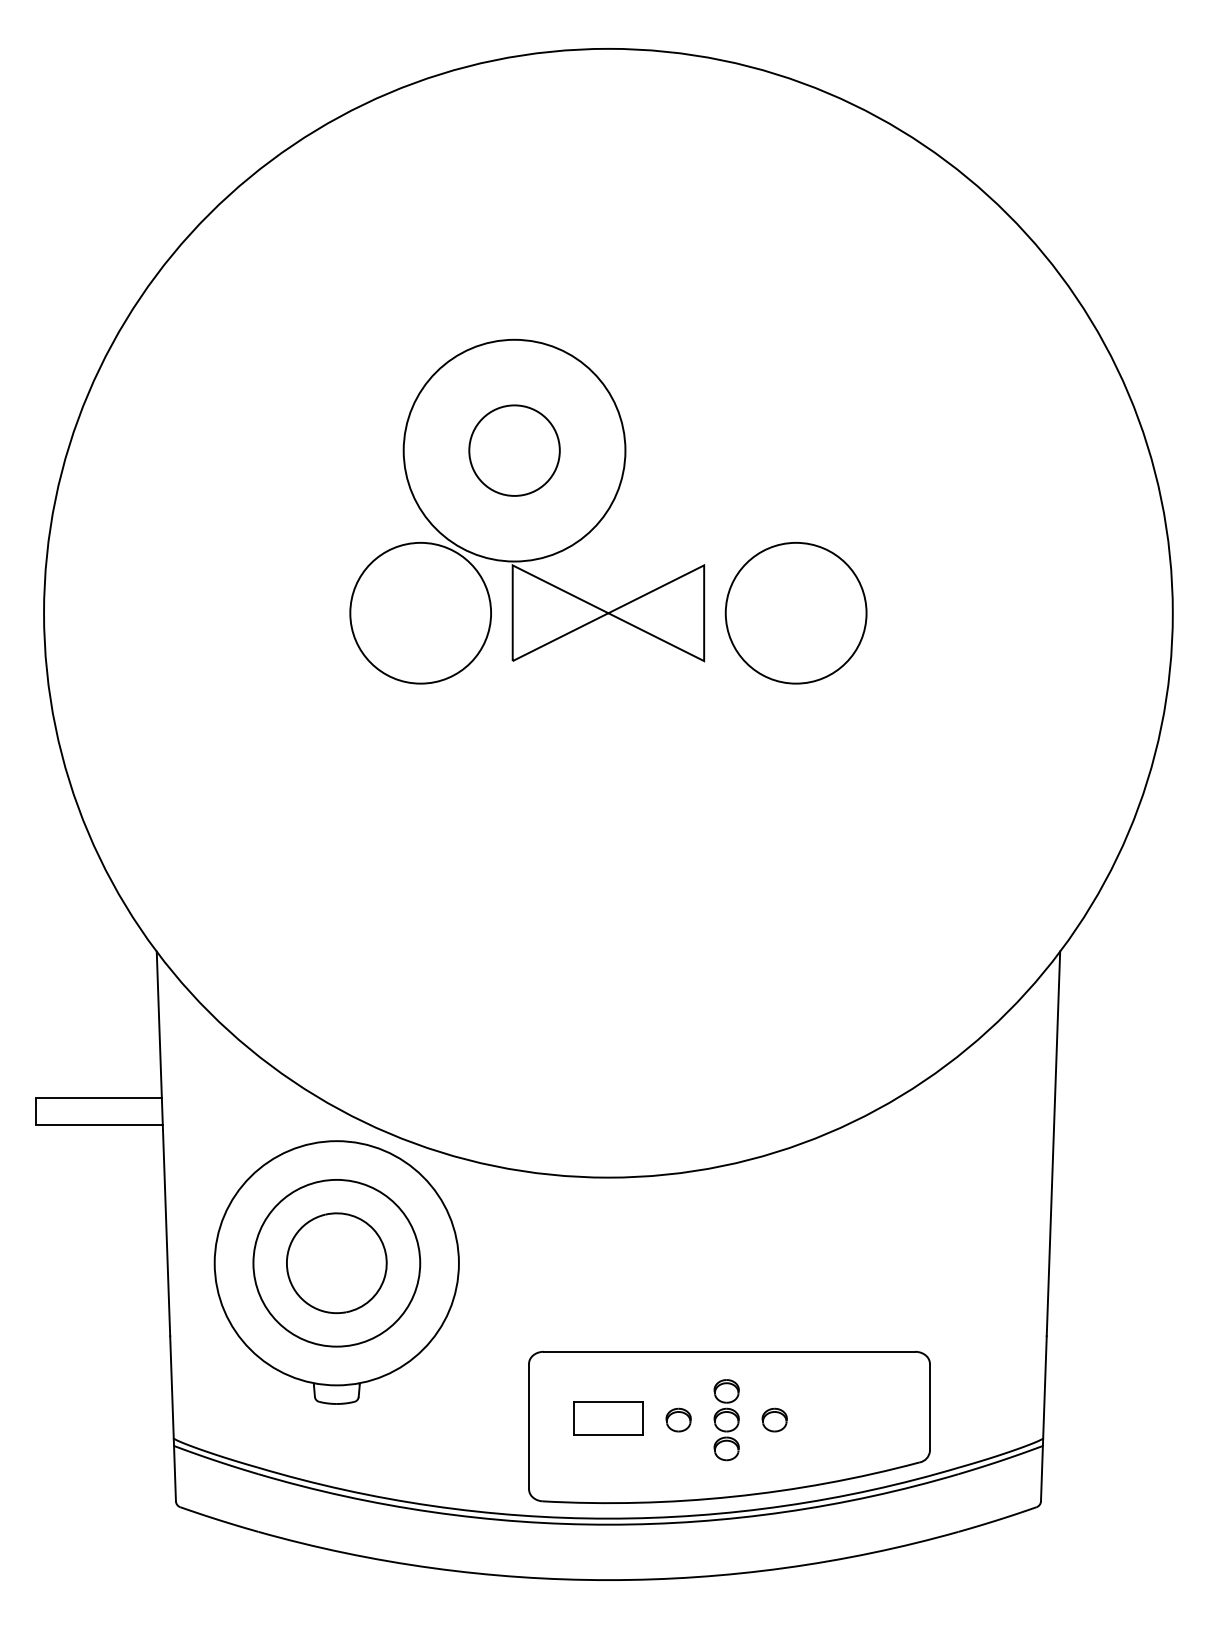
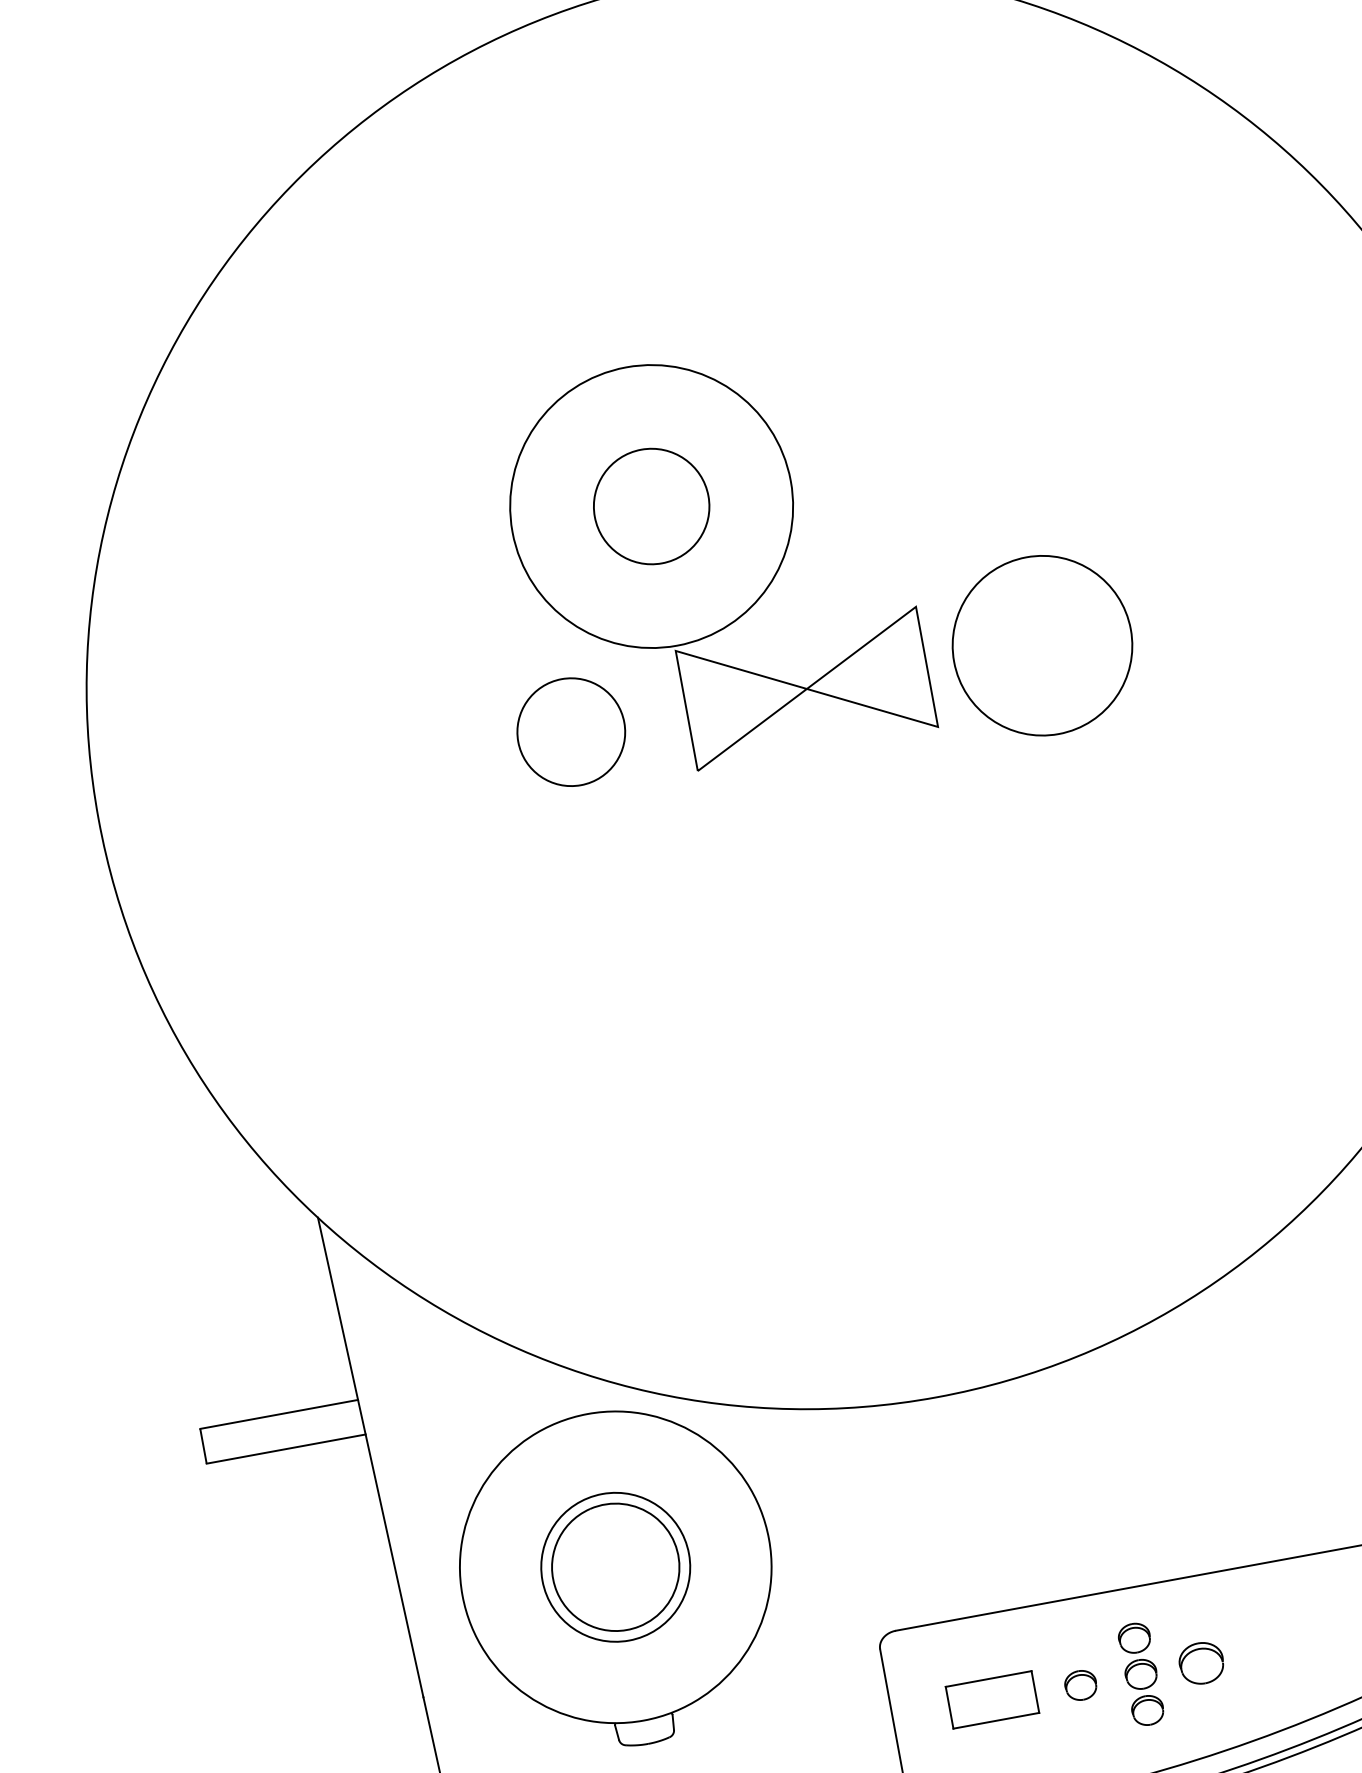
circle: (420, 612) -> (570, 731), size x0.6
circle: (336, 1262) -> (615, 1566), size x0.7
part: (774, 1419) -> (1201, 1662), size x1.4

